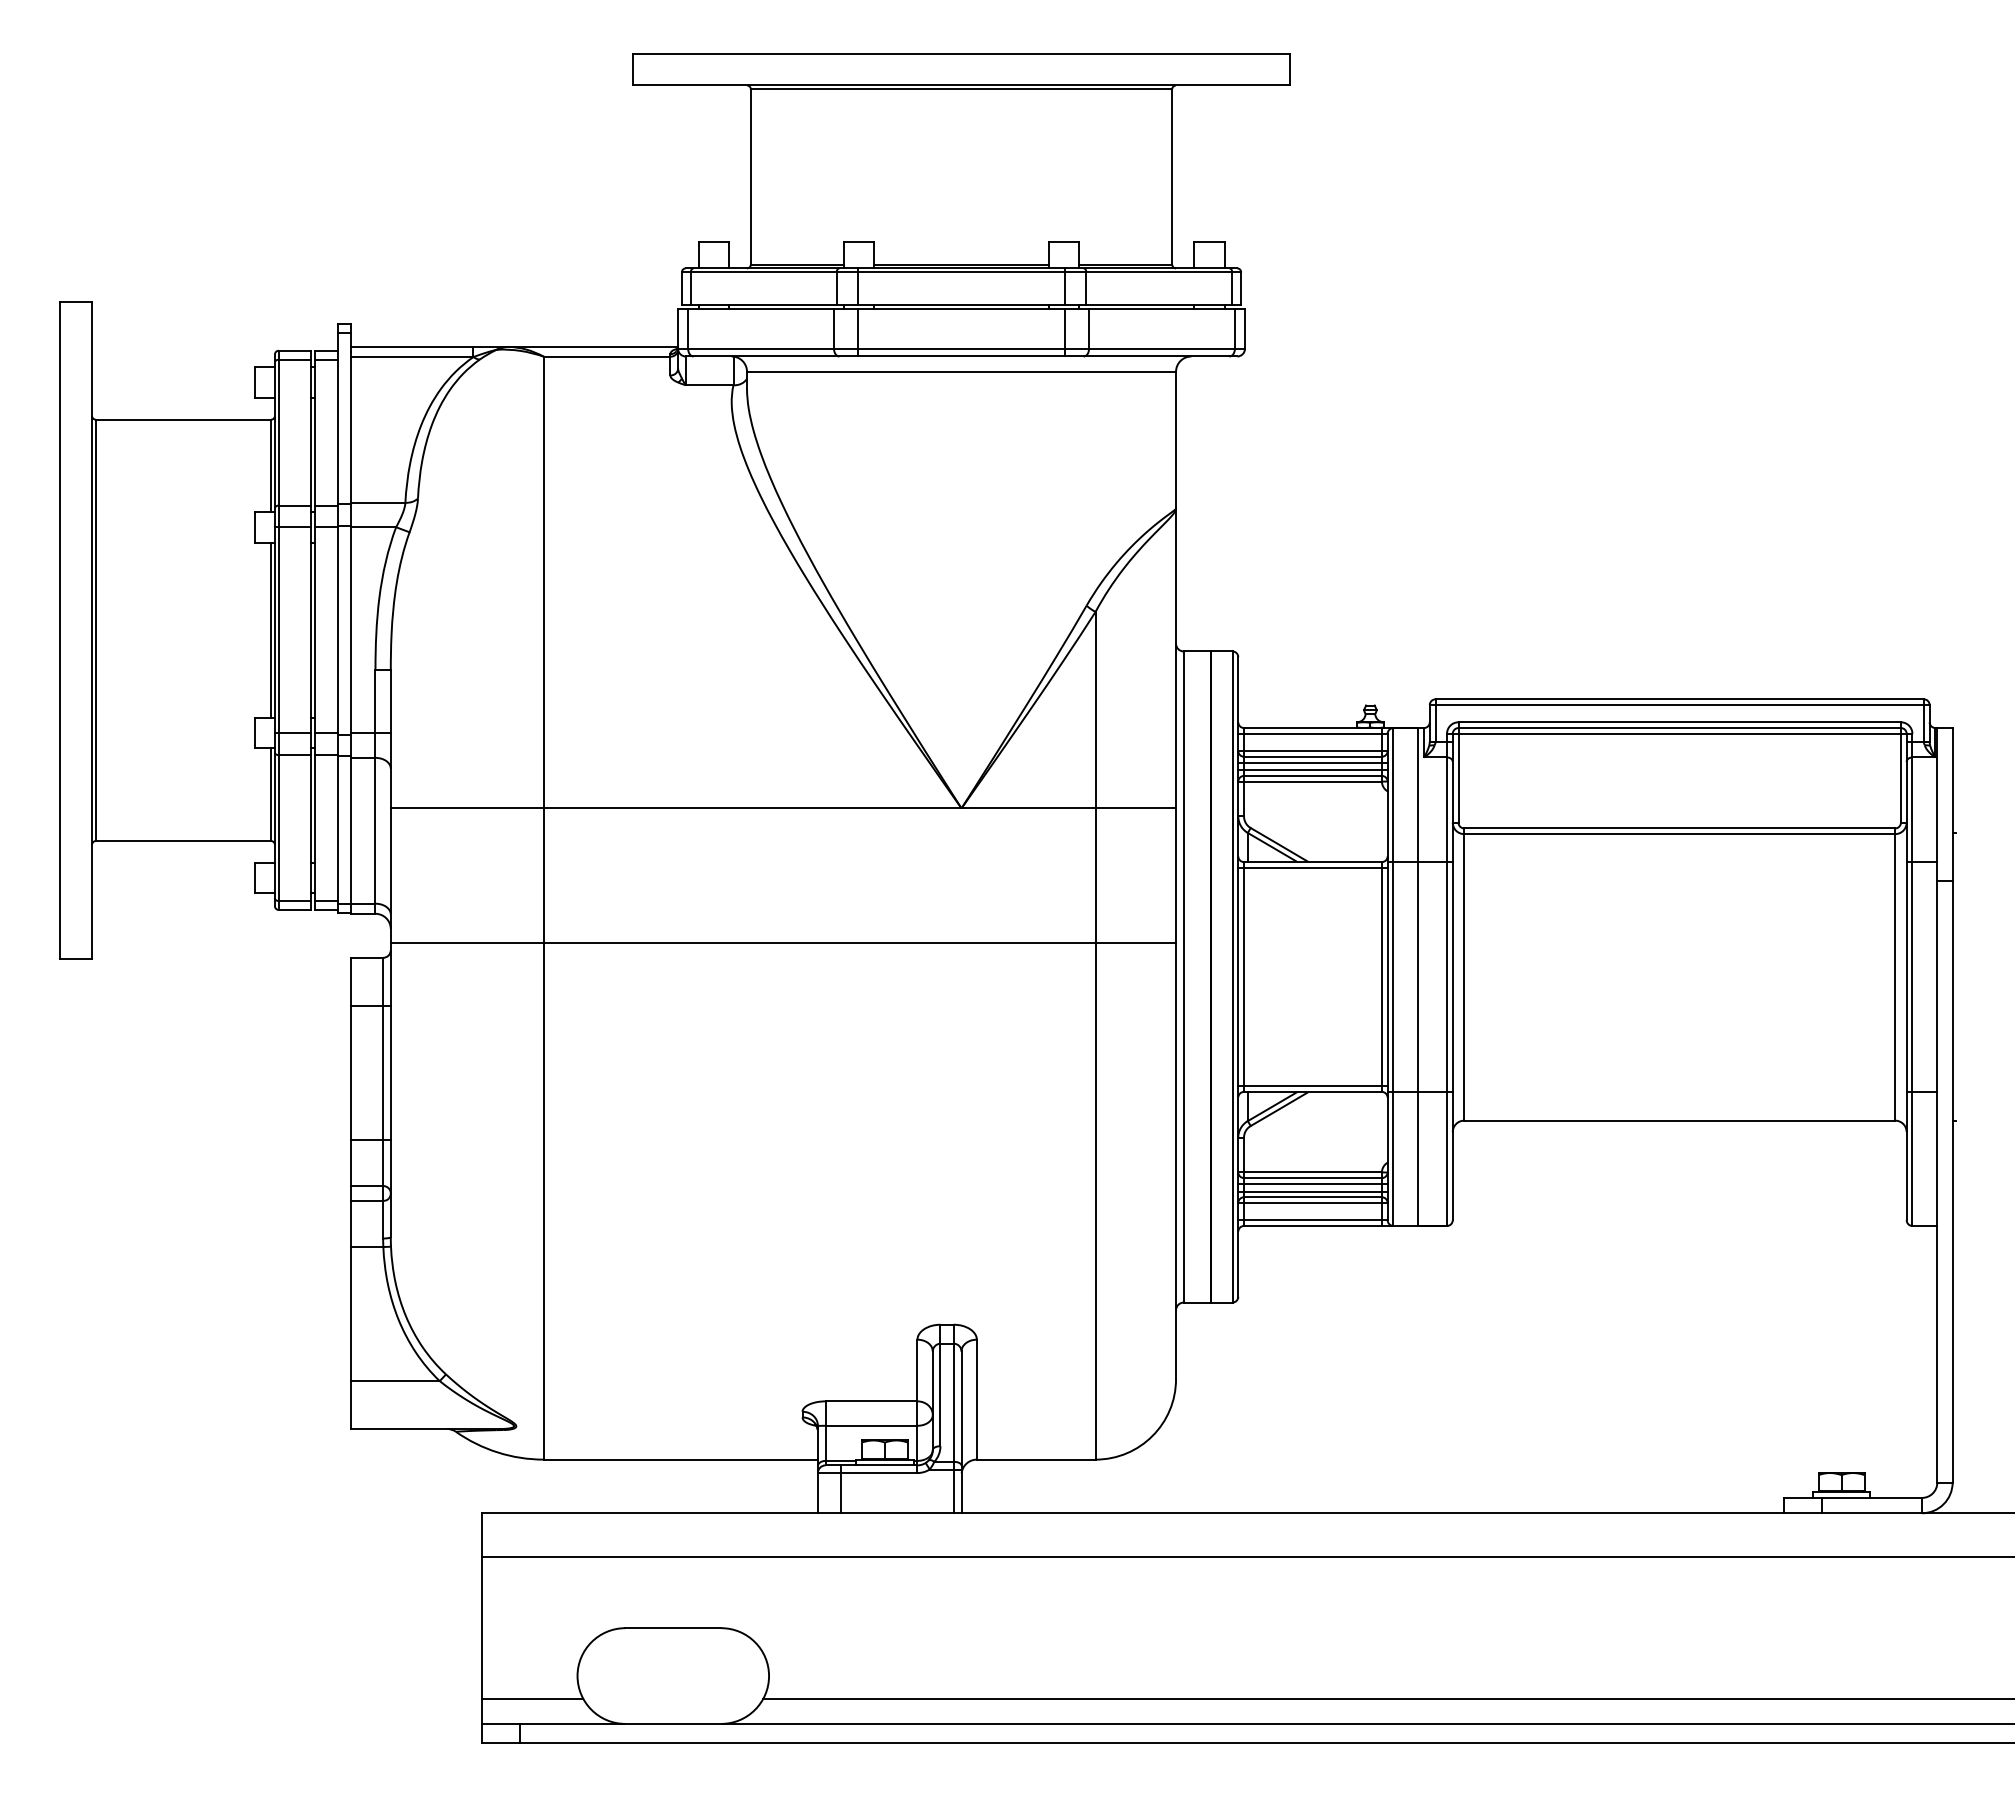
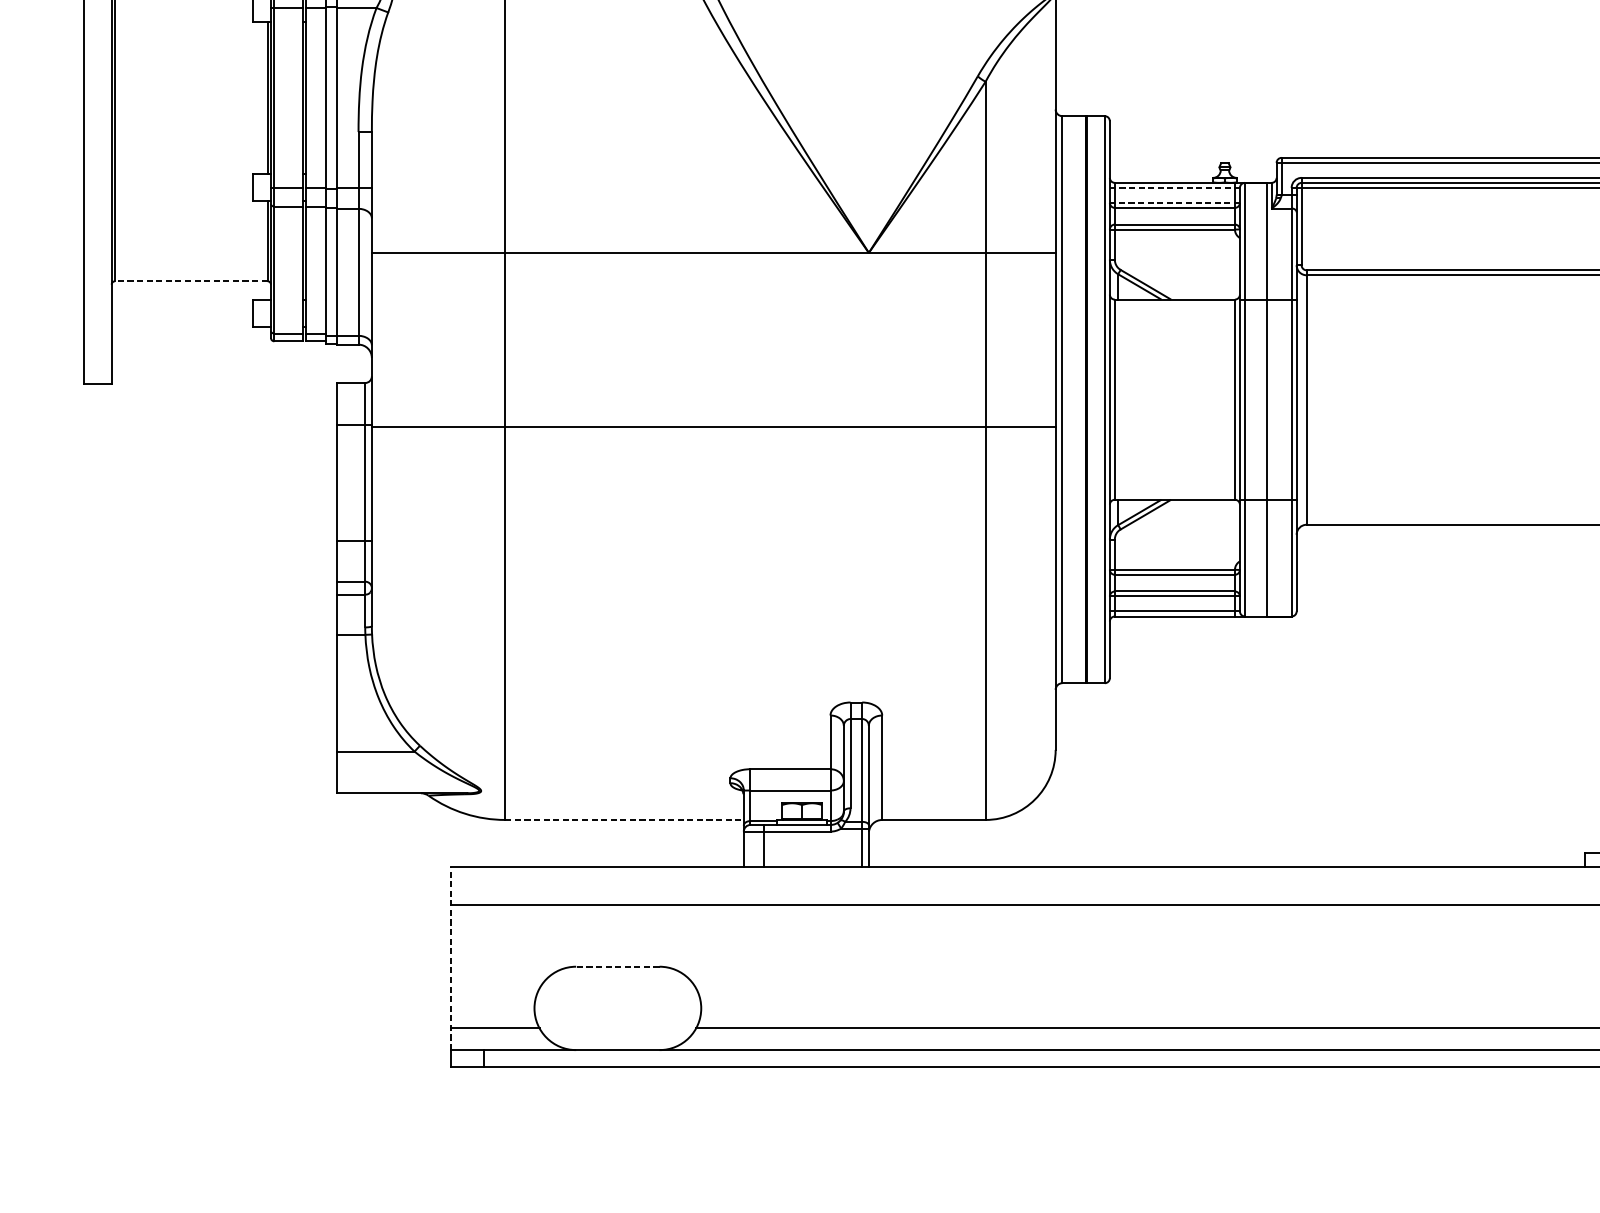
line: (1312, 733) -> (1174, 187), solid -> dashed
line: (1312, 751) -> (1174, 203), solid -> dashed
line: (1312, 762) -> (1174, 212), removed
line: (1312, 770) -> (1174, 219), removed
line: (183, 841) -> (191, 281), solid -> dashed
line: (1312, 867) -> (1174, 304), removed
line: (783, 942) -> (713, 427), moved
line: (1312, 1086) -> (1174, 495), removed
line: (1312, 1183) -> (1174, 579), removed
line: (1312, 1191) -> (1174, 586), removed
line: (680, 1459) -> (624, 819), solid -> dashed
line: (481, 1618) -> (450, 958), solid -> dashed
line: (673, 1628) -> (618, 967), solid -> dashed

